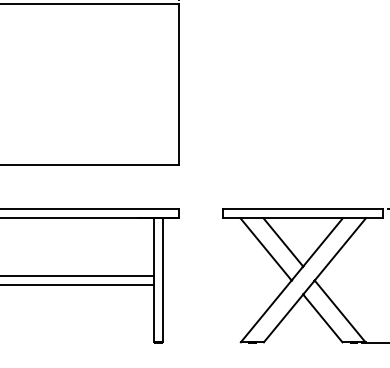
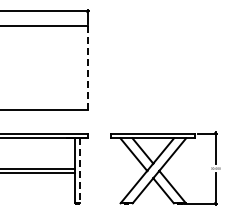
line: (177, 85) -> (87, 68), solid -> dashed
line: (162, 279) -> (79, 170), solid -> dashed

